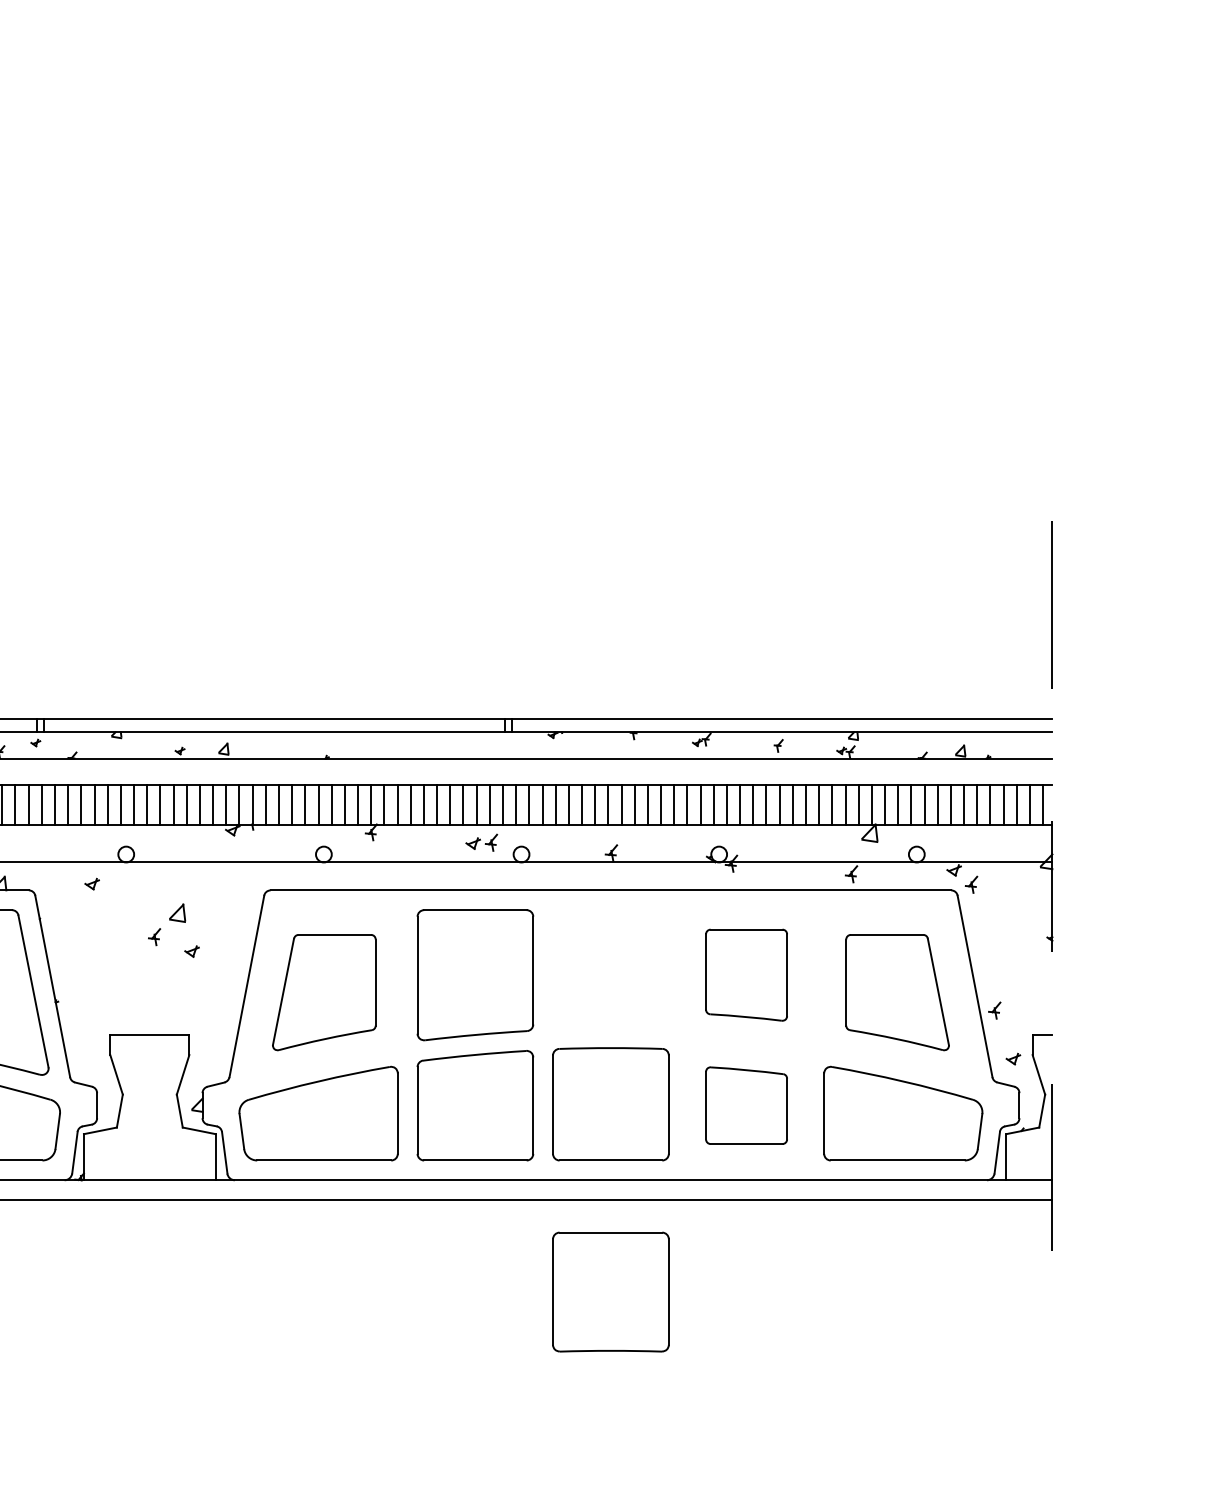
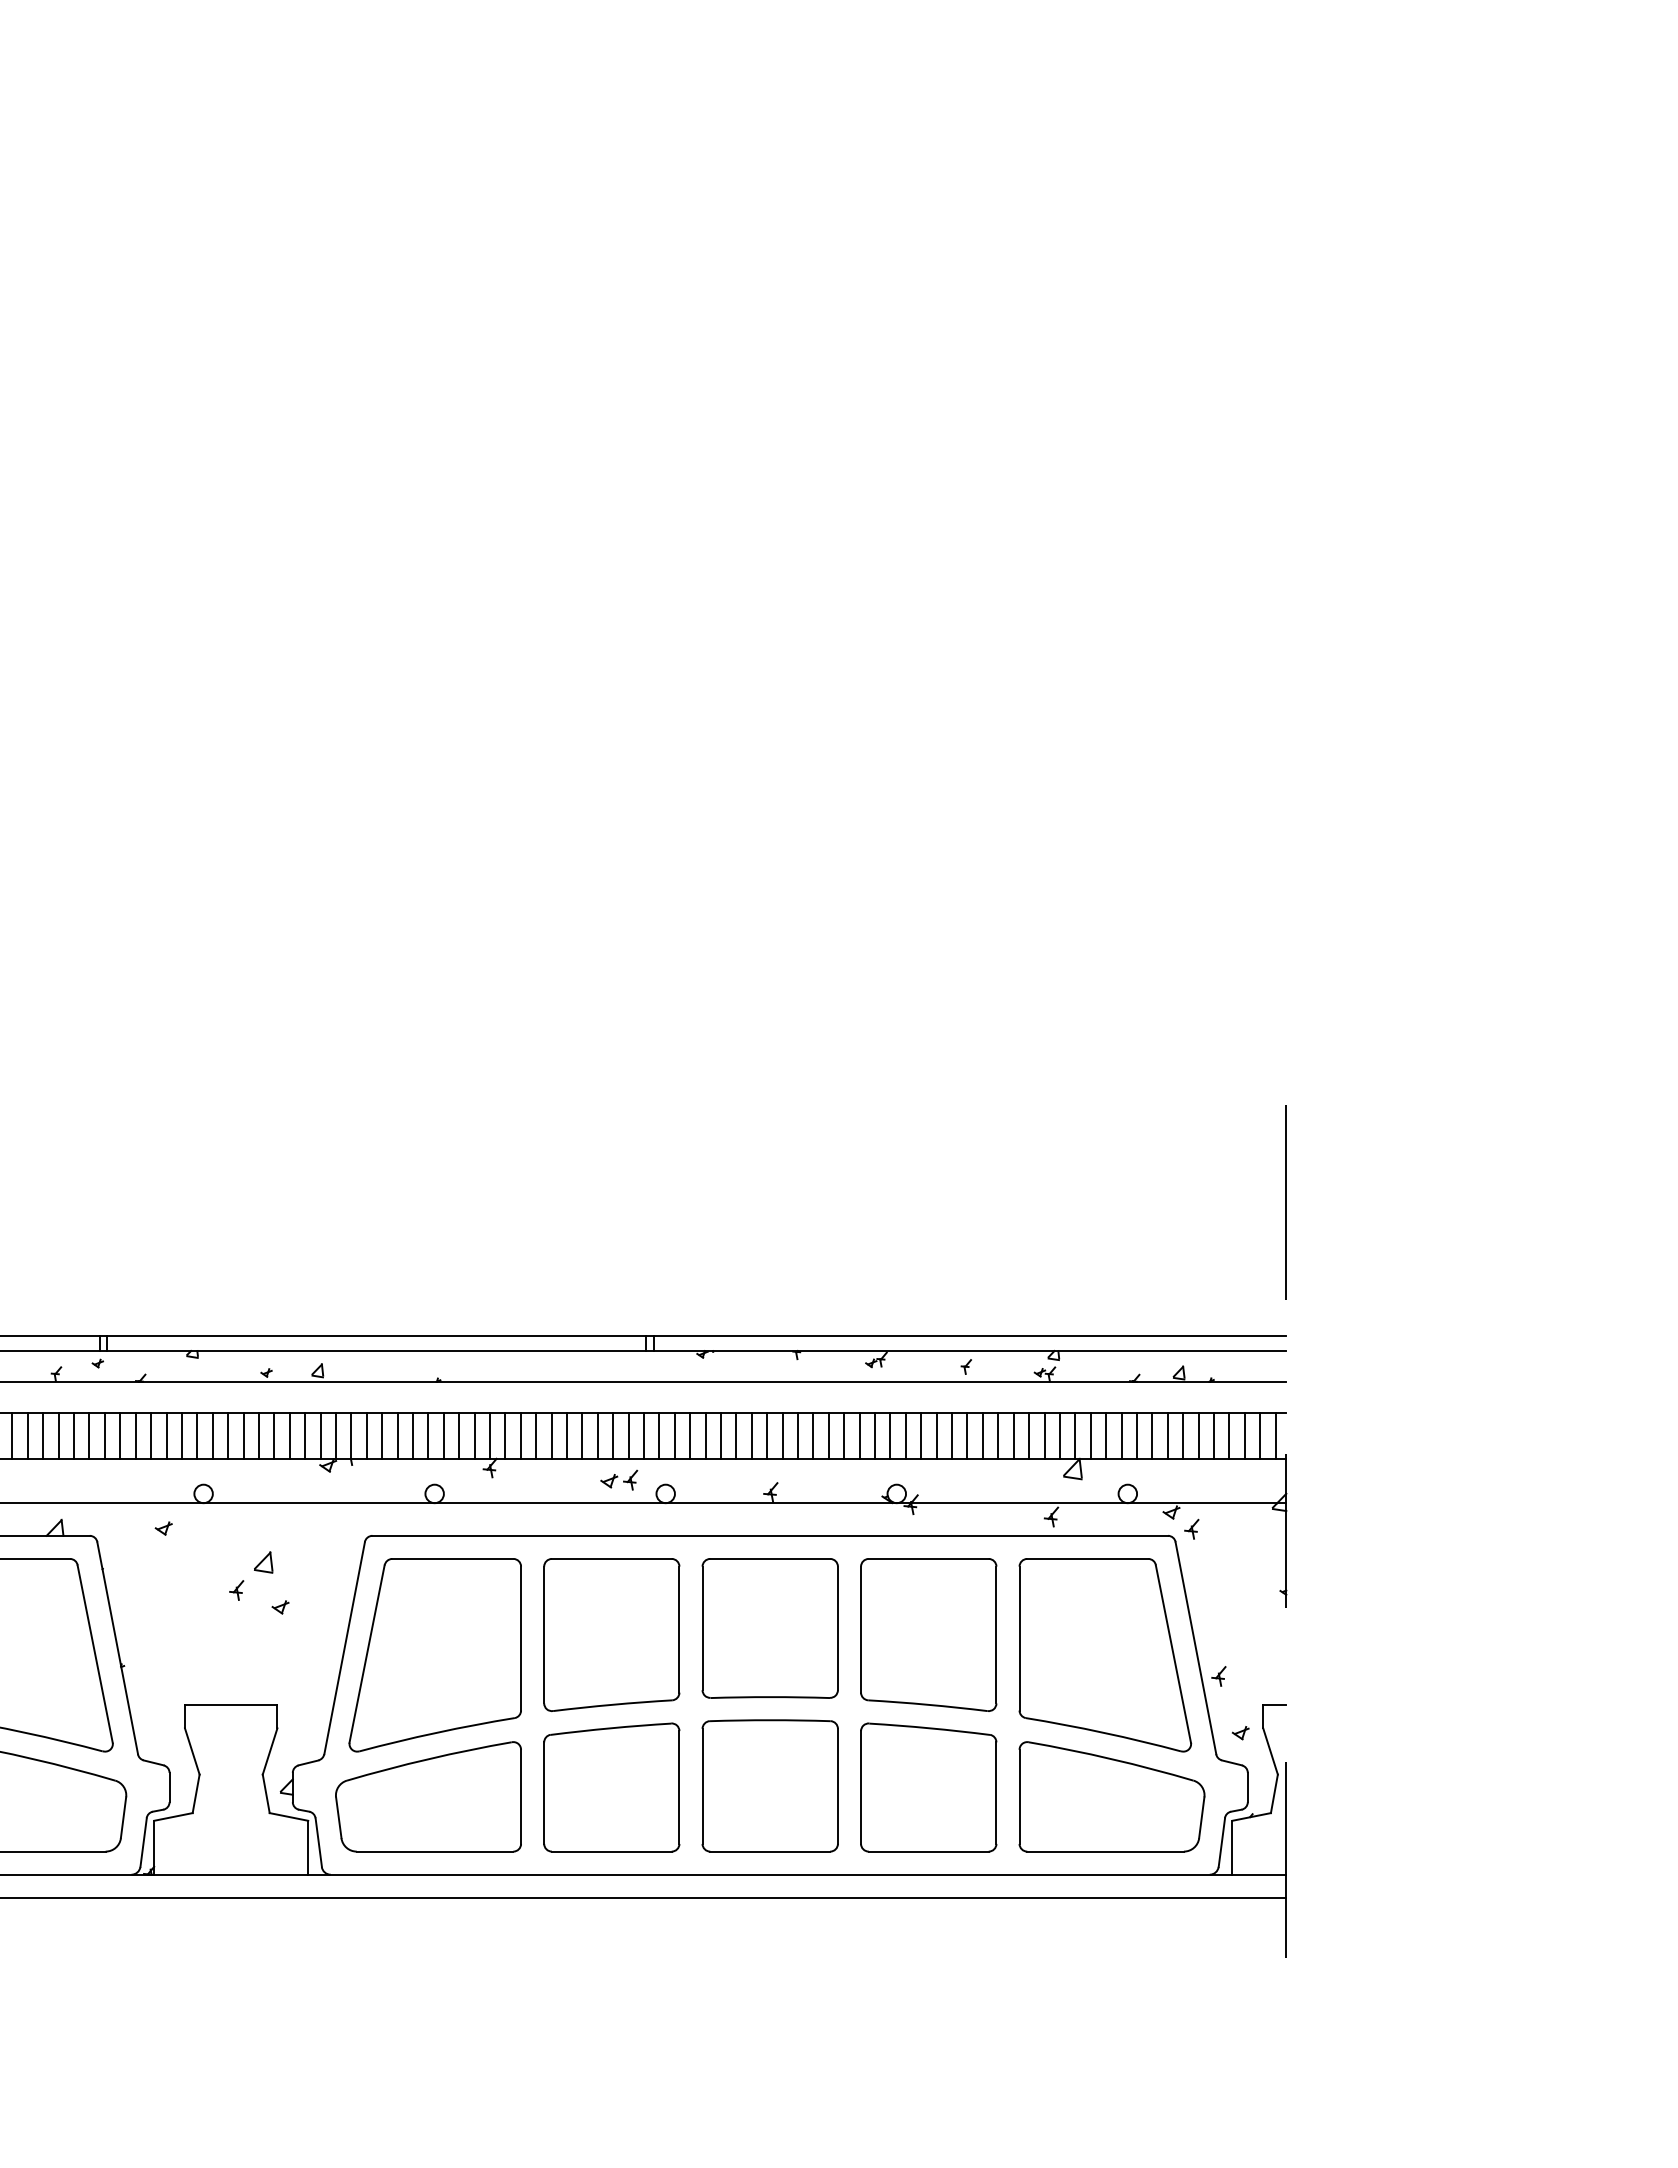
part: (746, 974) -> (928, 1634), size x1.43
part: (323, 992) -> (434, 1655), size x1.43
part: (897, 992) -> (1105, 1655), size x1.43
part: (746, 1105) -> (928, 1787), size x1.43
part: (610, 1292) -> (769, 1628), moved

